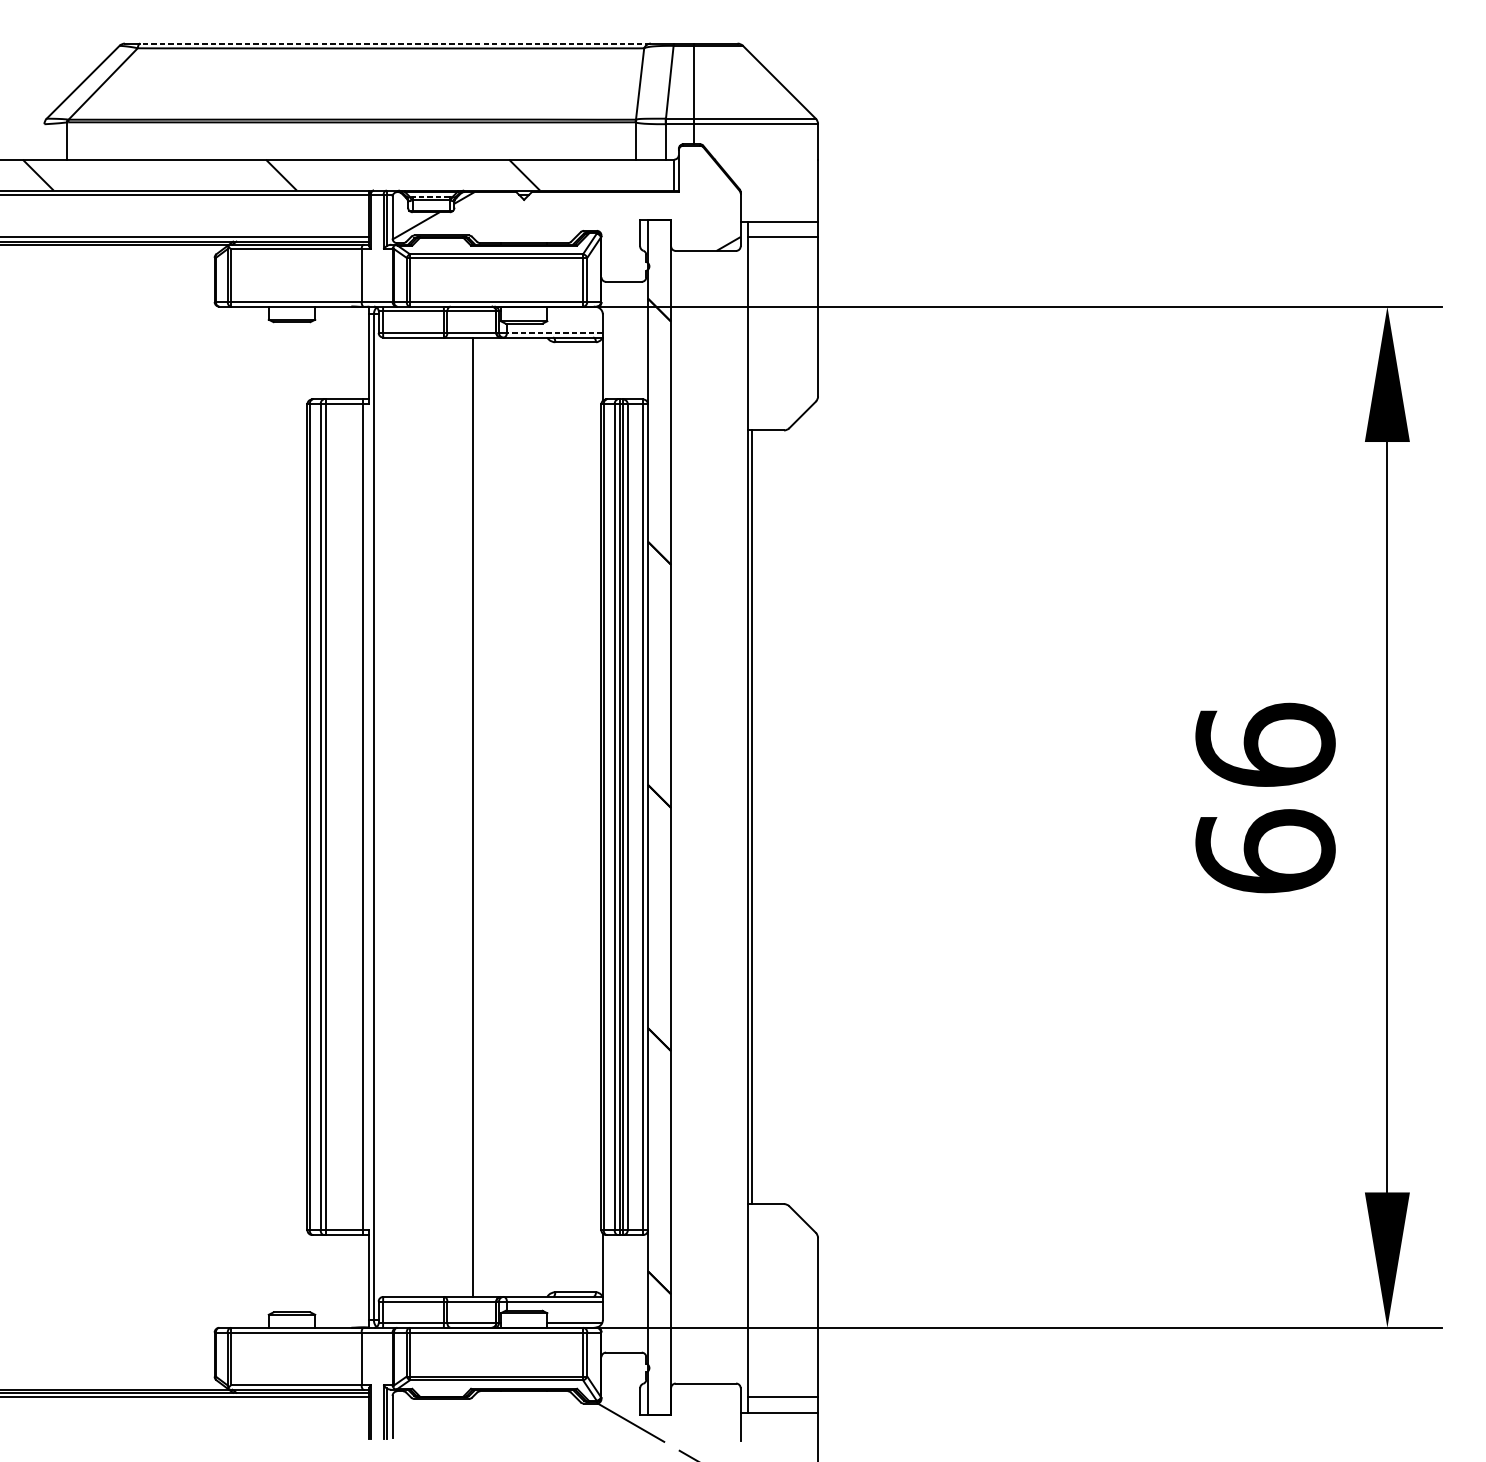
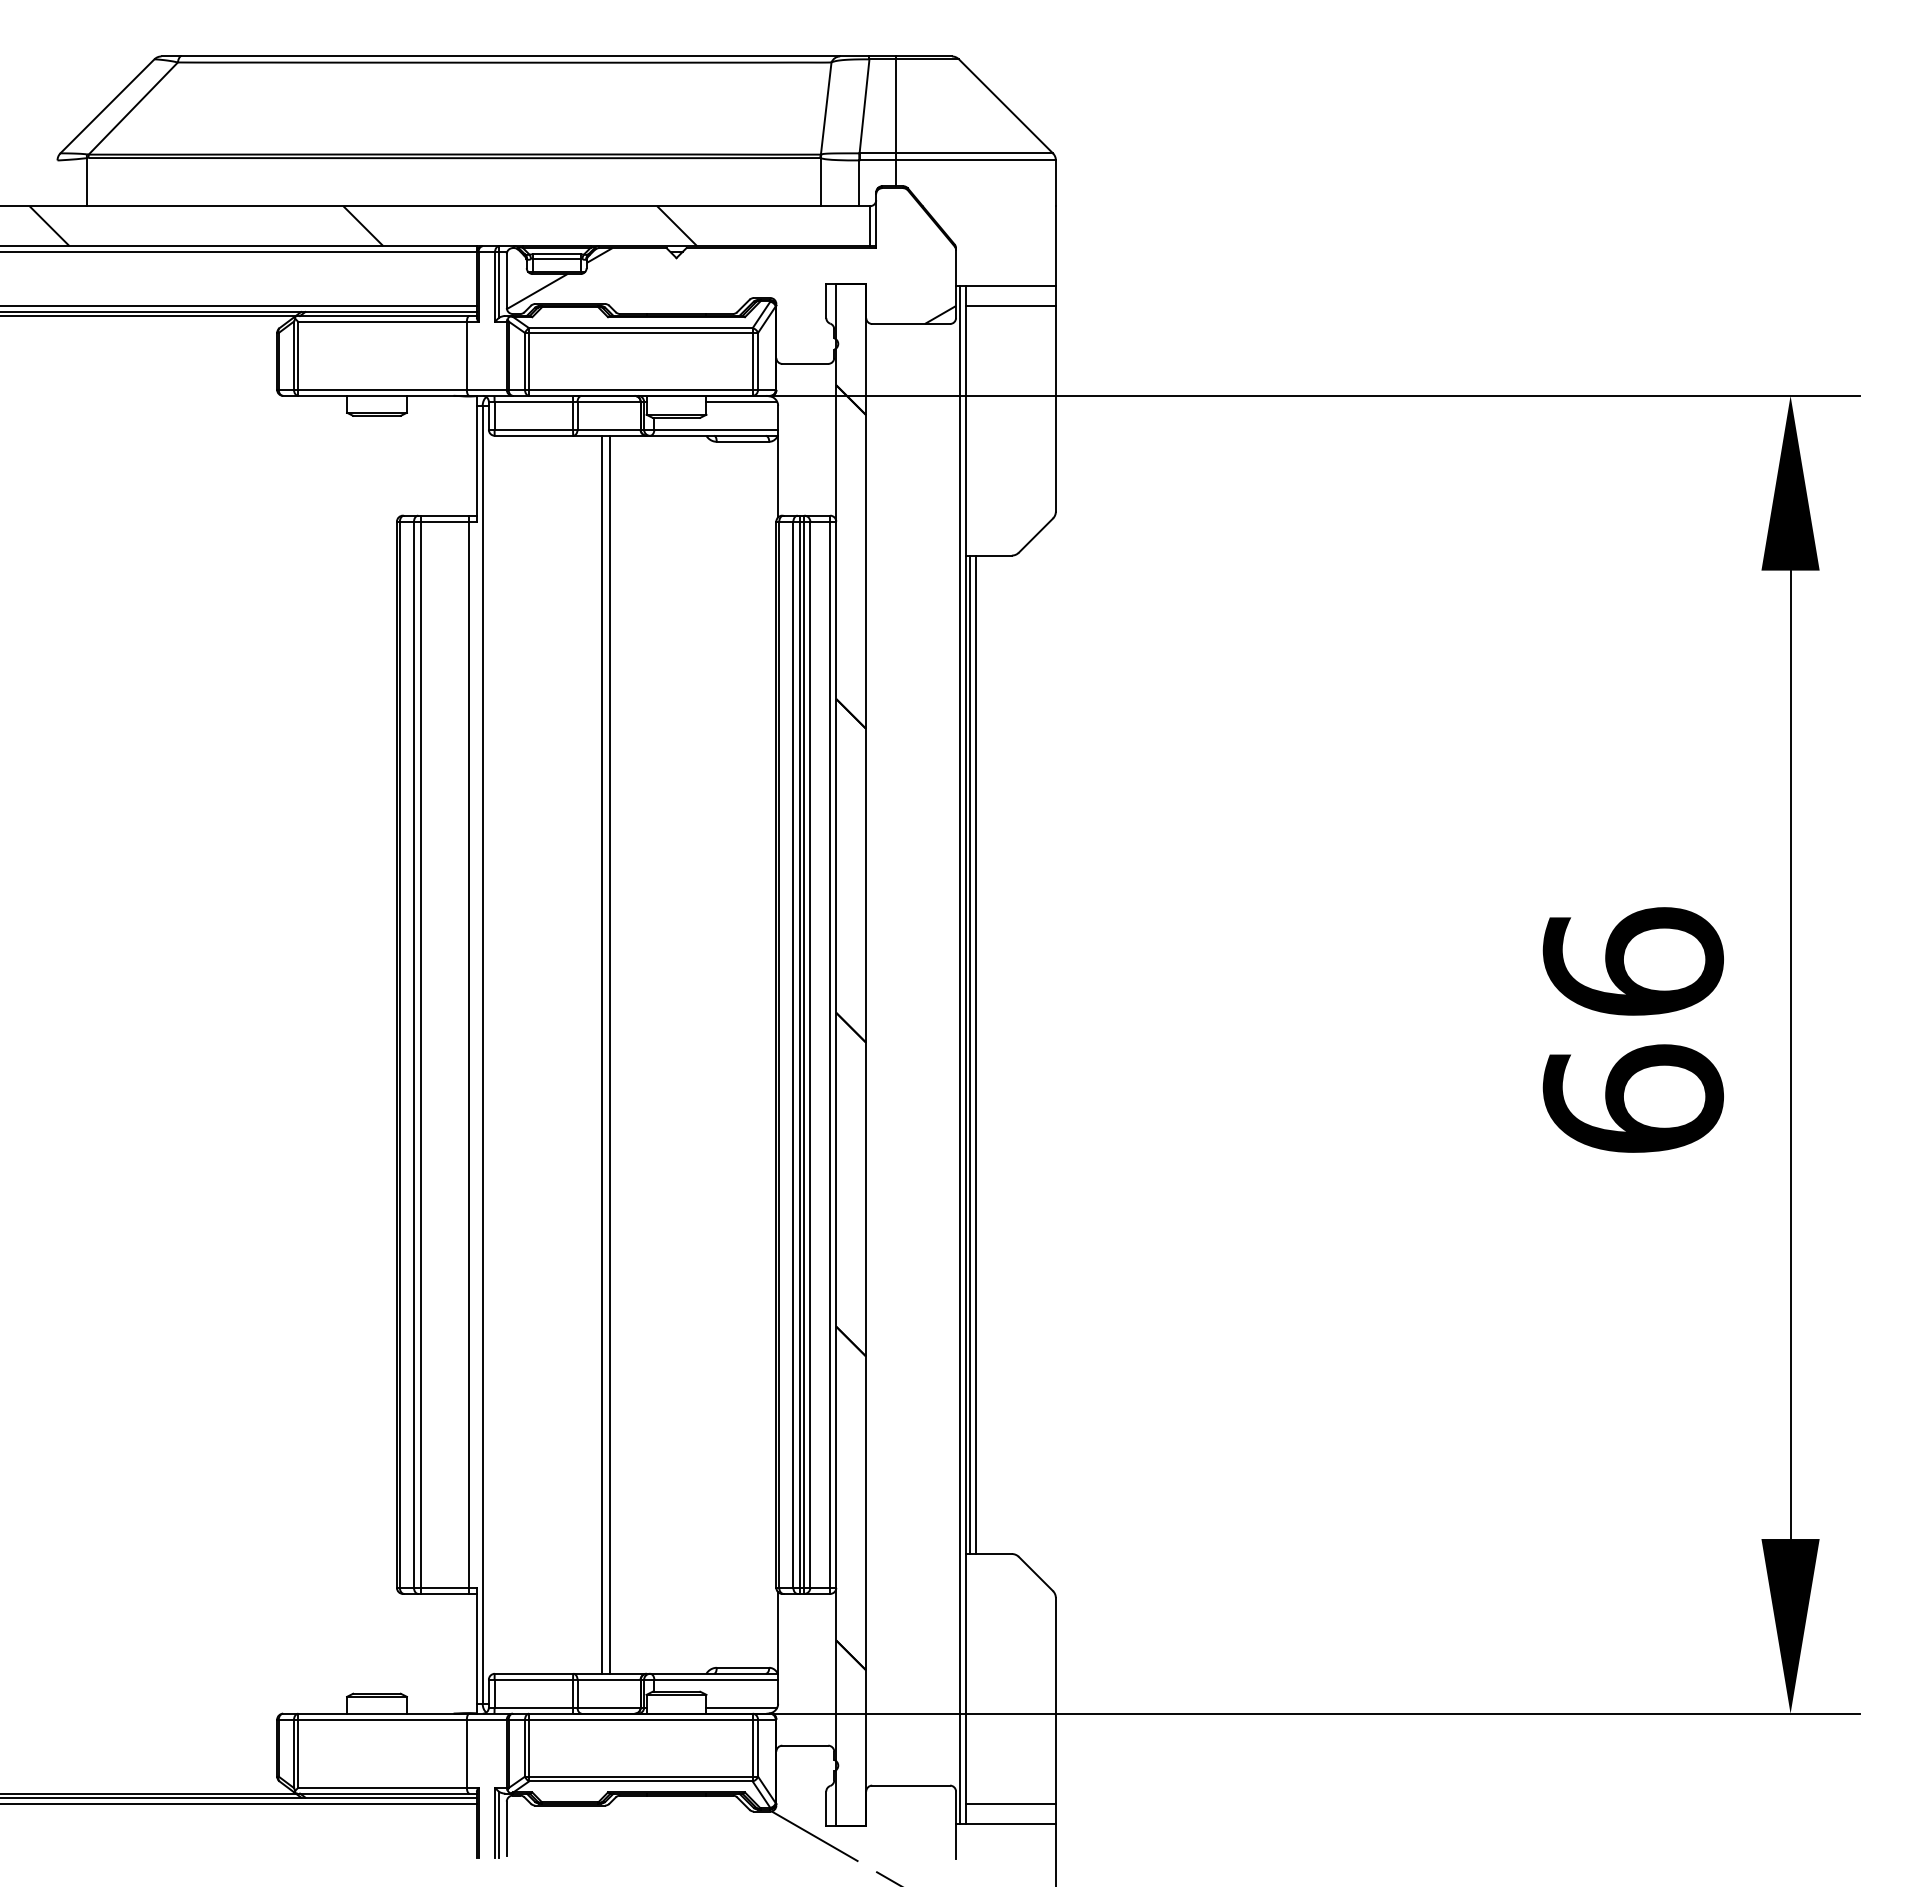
line: (395, 43) -> (510, 56), dashed -> solid
line: (431, 197) -> (556, 254), dashed -> solid
line: (574, 311) -> (741, 401), added
line: (555, 332) -> (716, 429), dashed -> solid
line: (466, 817) -> (602, 1054), added
line: (744, 817) -> (960, 1054), added
line: (756, 817) -> (976, 1054), added

